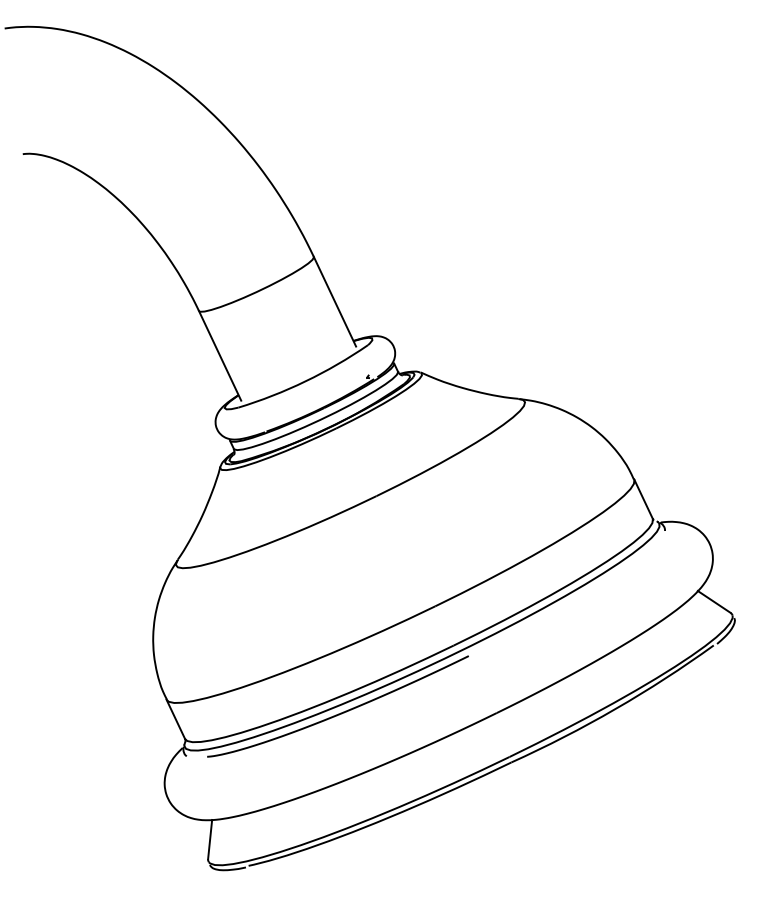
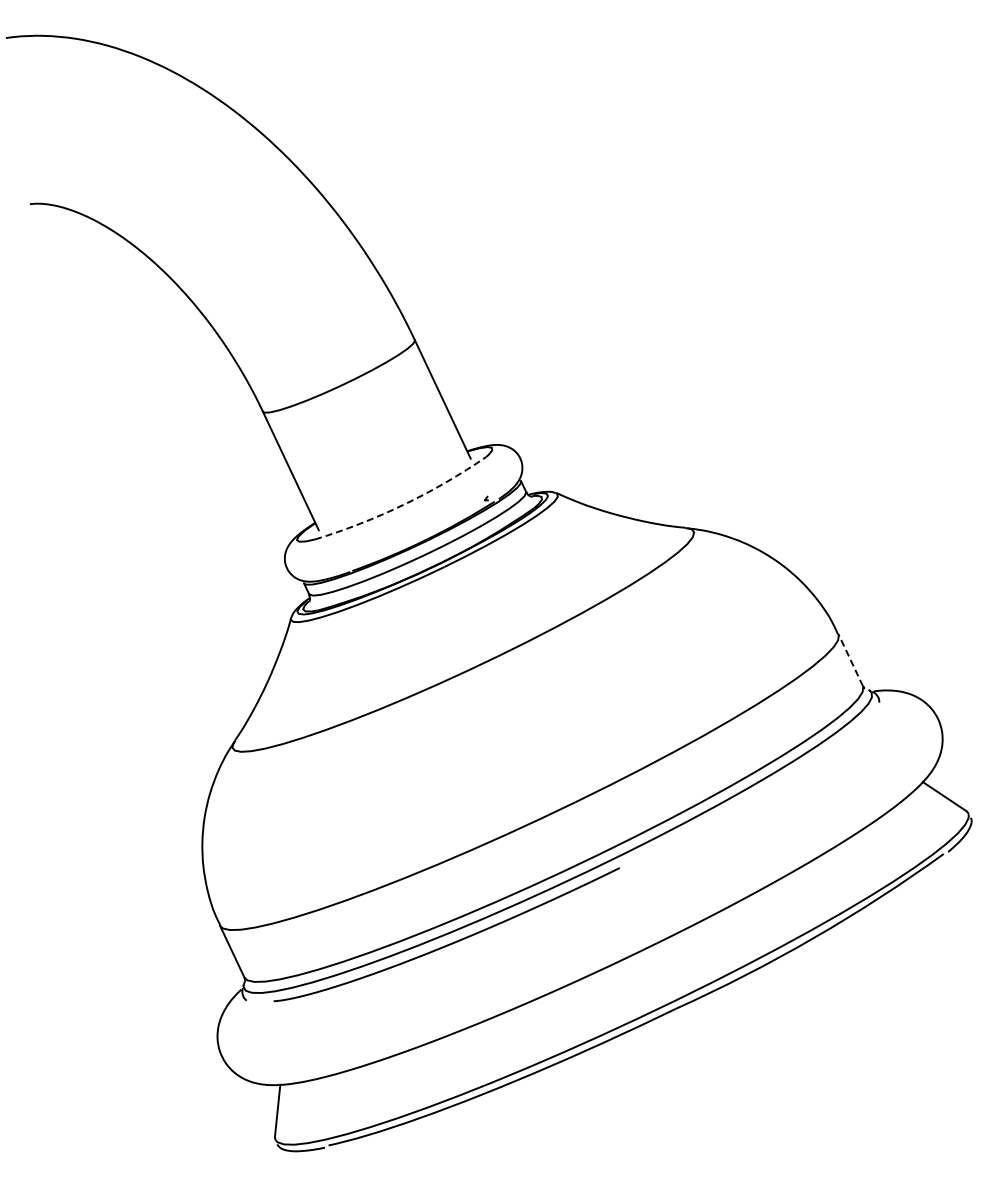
arc: (305, 381) -> (403, 504), solid -> dashed
line: (643, 499) -> (850, 660), solid -> dashed

